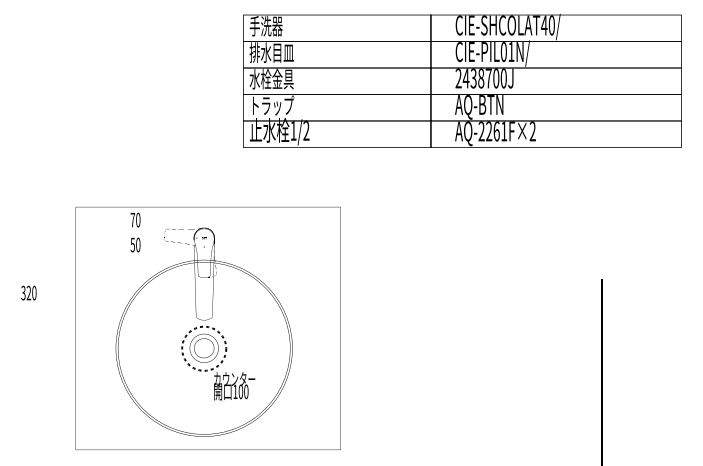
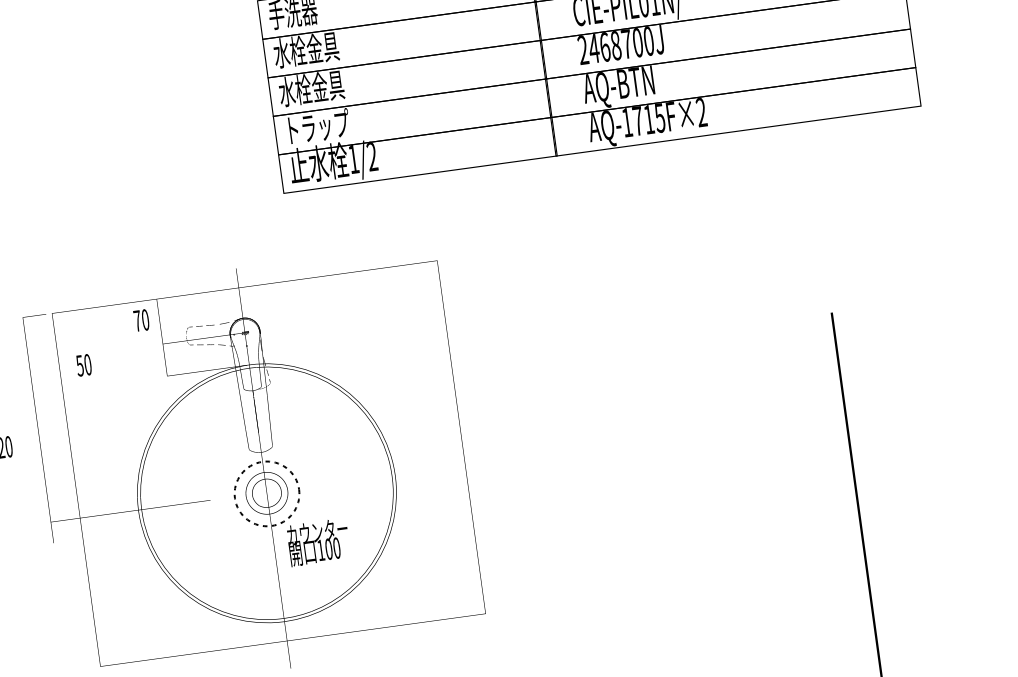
text: (271, 52) -> (305, 49), 排水目皿 -> 水栓金具
text: (473, 78) -> (604, 47), 2438700J -> 2468700J
text: (492, 131) -> (642, 120), AQ-2261F×2 -> AQ-1715F×2
text: (135, 244) -> (83, 364), moved

